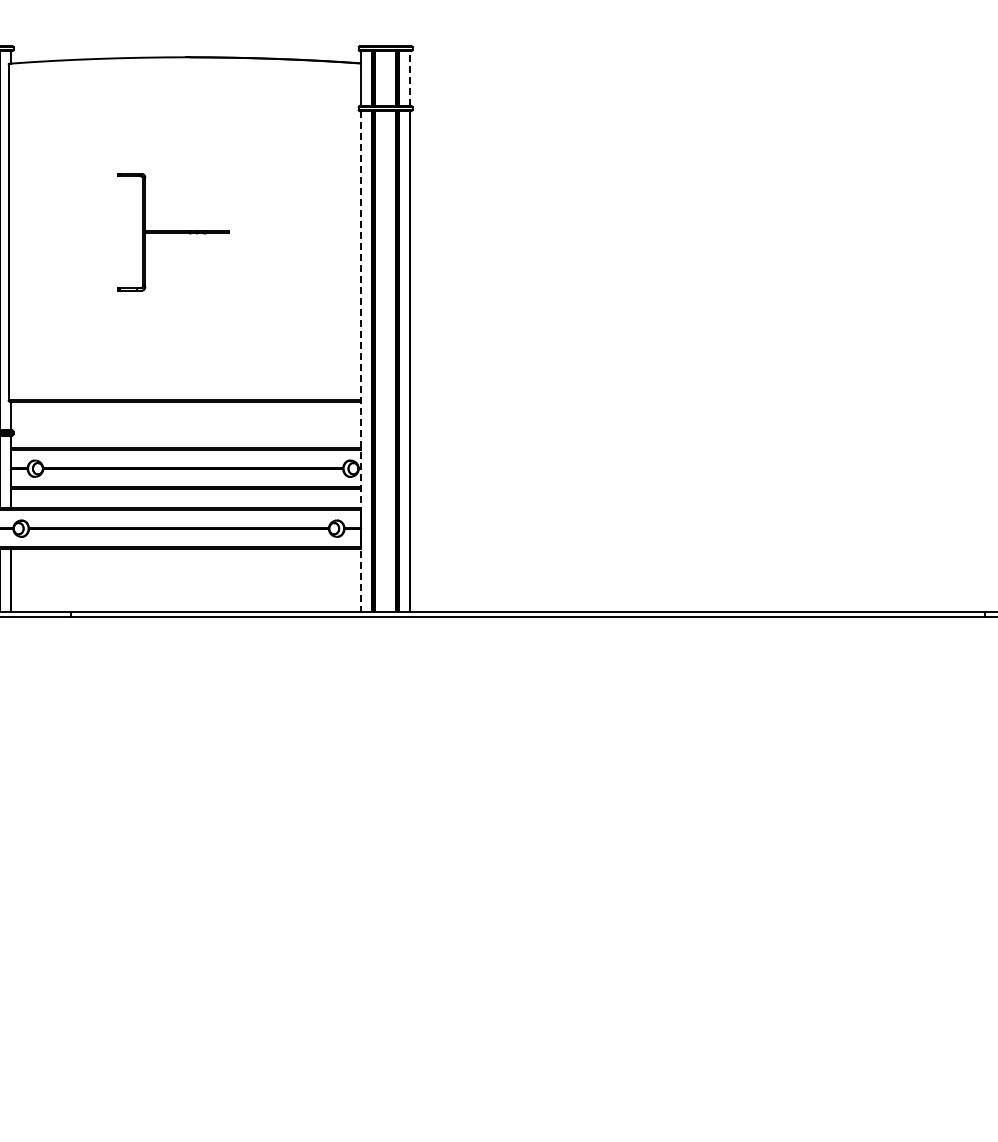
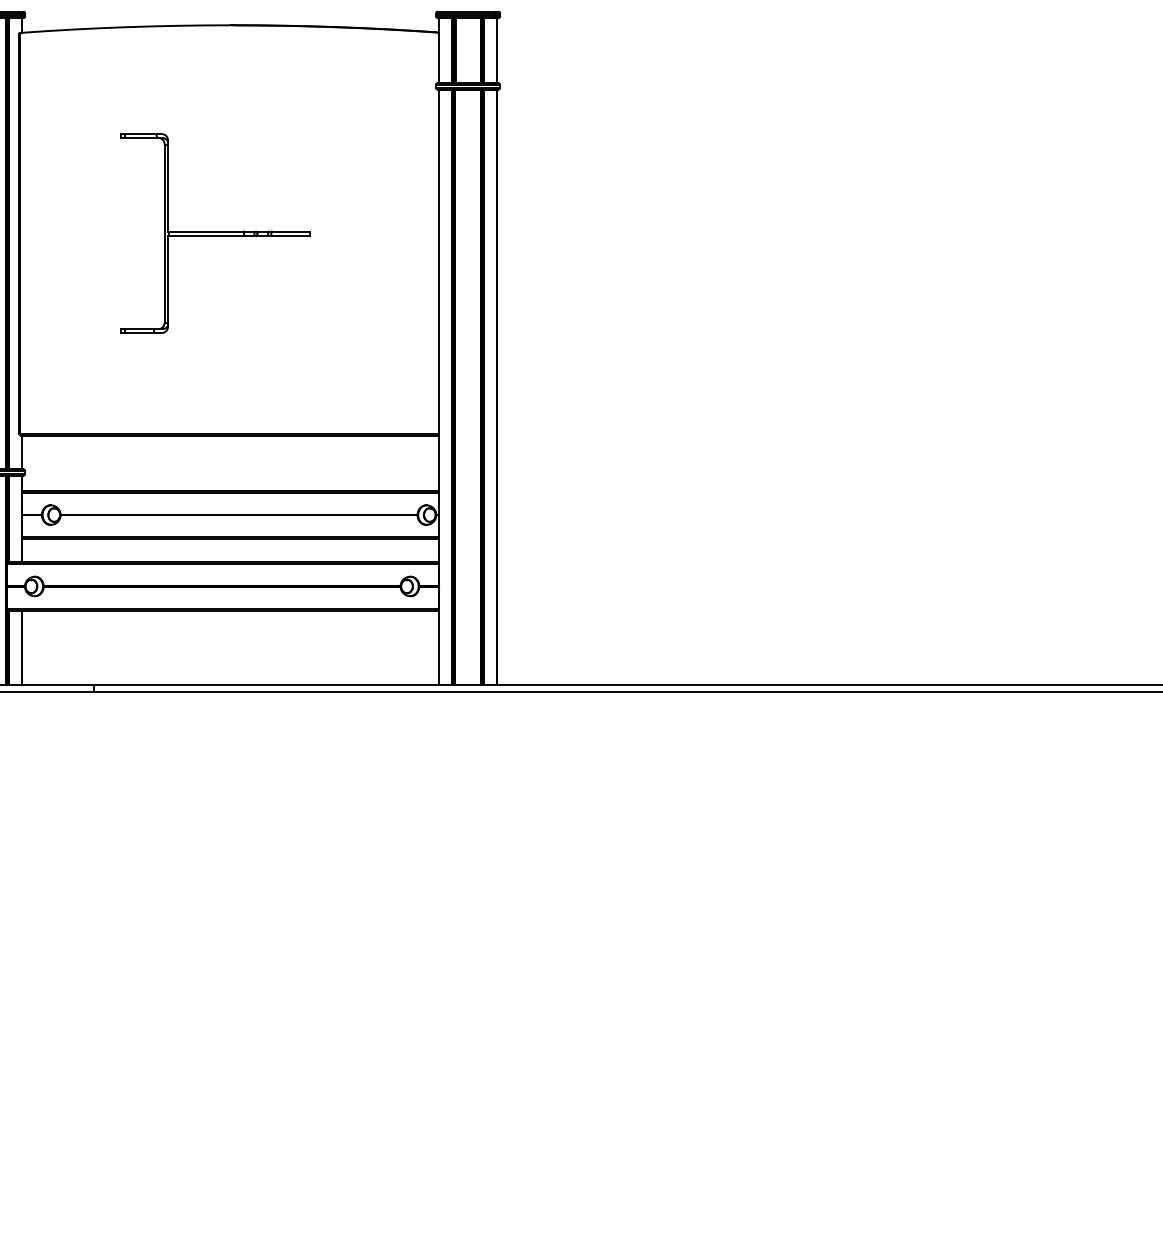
line: (409, 78) -> (496, 50), dashed -> solid
part: (172, 232) -> (214, 233), size x1.43
line: (361, 362) -> (439, 388), dashed -> solid

